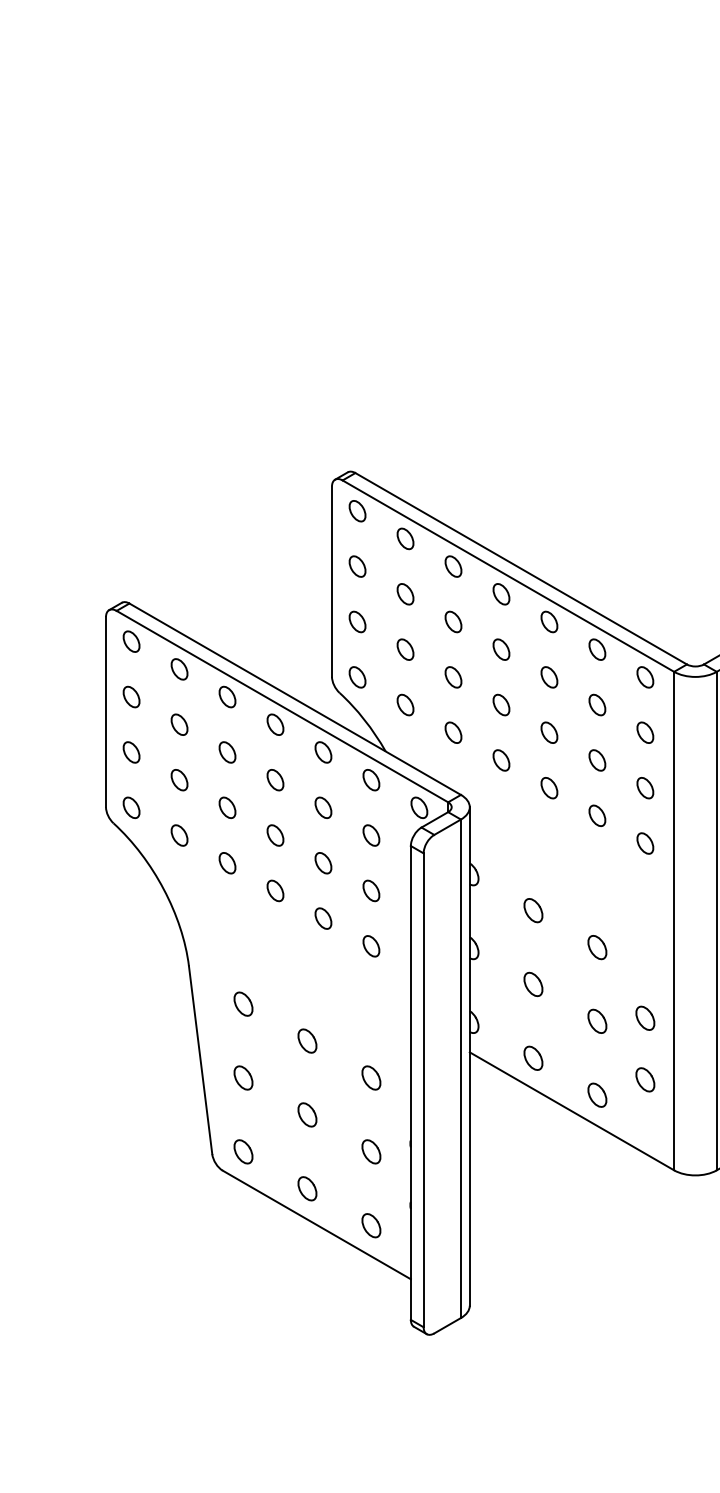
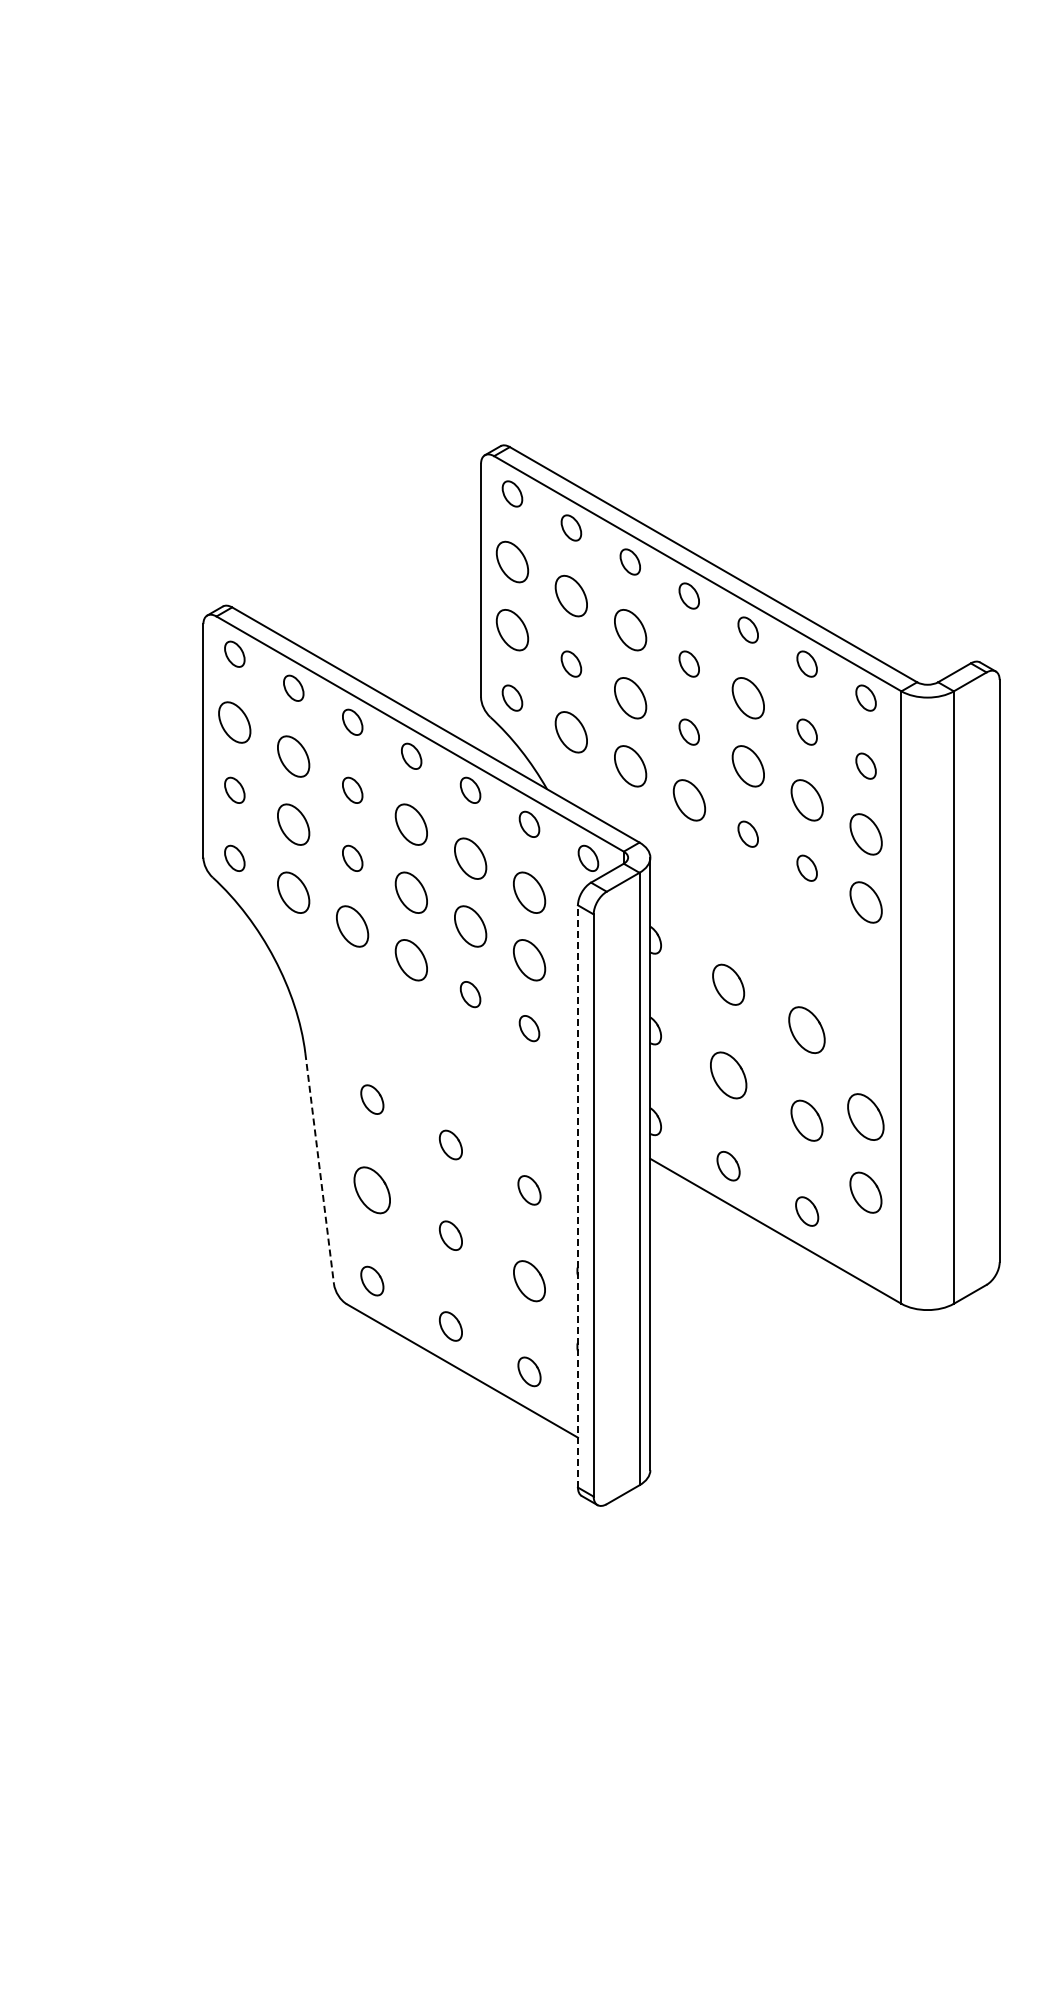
part: (357, 566) -> (512, 561), size x1.6
part: (405, 593) -> (571, 595), size x1.6
part: (357, 621) -> (512, 629), size x1.6
part: (452, 621) -> (629, 629), size x1.6
part: (452, 676) -> (629, 697), size x1.6
part: (548, 676) -> (747, 697), size x1.6
part: (131, 696) -> (234, 721), size x1.6
part: (405, 704) -> (571, 731), size x1.6
part: (179, 724) -> (293, 755), size x1.6
part: (452, 732) -> (629, 765), size x1.6
part: (548, 732) -> (747, 765), size x1.6
part: (500, 759) -> (688, 799), size x1.6
part: (596, 759) -> (806, 799), size x1.6
part: (179, 779) -> (293, 823), size x1.6
part: (275, 779) -> (411, 823), size x1.6
part: (644, 787) -> (865, 833), size x1.6
part: (323, 807) -> (470, 857), size x1.6
part: (179, 834) -> (293, 891), size x1.6
part: (275, 834) -> (411, 891), size x1.6
part: (371, 834) -> (529, 891), size x1.6
part: (644, 842) -> (865, 901), size x1.6
part: (227, 863) -> (352, 926), size x1.6
part: (323, 863) -> (470, 926), size x1.6
part: (275, 890) -> (411, 960), size x1.6
part: (371, 890) -> (529, 960), size x1.6
part: (533, 910) -> (728, 984), size x1.4
part: (597, 947) -> (807, 1029), size x1.6
part: (533, 984) -> (728, 1075), size x1.6
part: (645, 1017) -> (866, 1116), size x1.6
part: (597, 1021) -> (807, 1120), size x1.4
line: (200, 1061) -> (319, 1169), solid -> dashed
part: (243, 1078) -> (372, 1190), size x1.6
part: (645, 1079) -> (866, 1192), size x1.4
line: (410, 1082) -> (577, 1195), solid -> dashed
part: (371, 1151) -> (529, 1280), size x1.4

